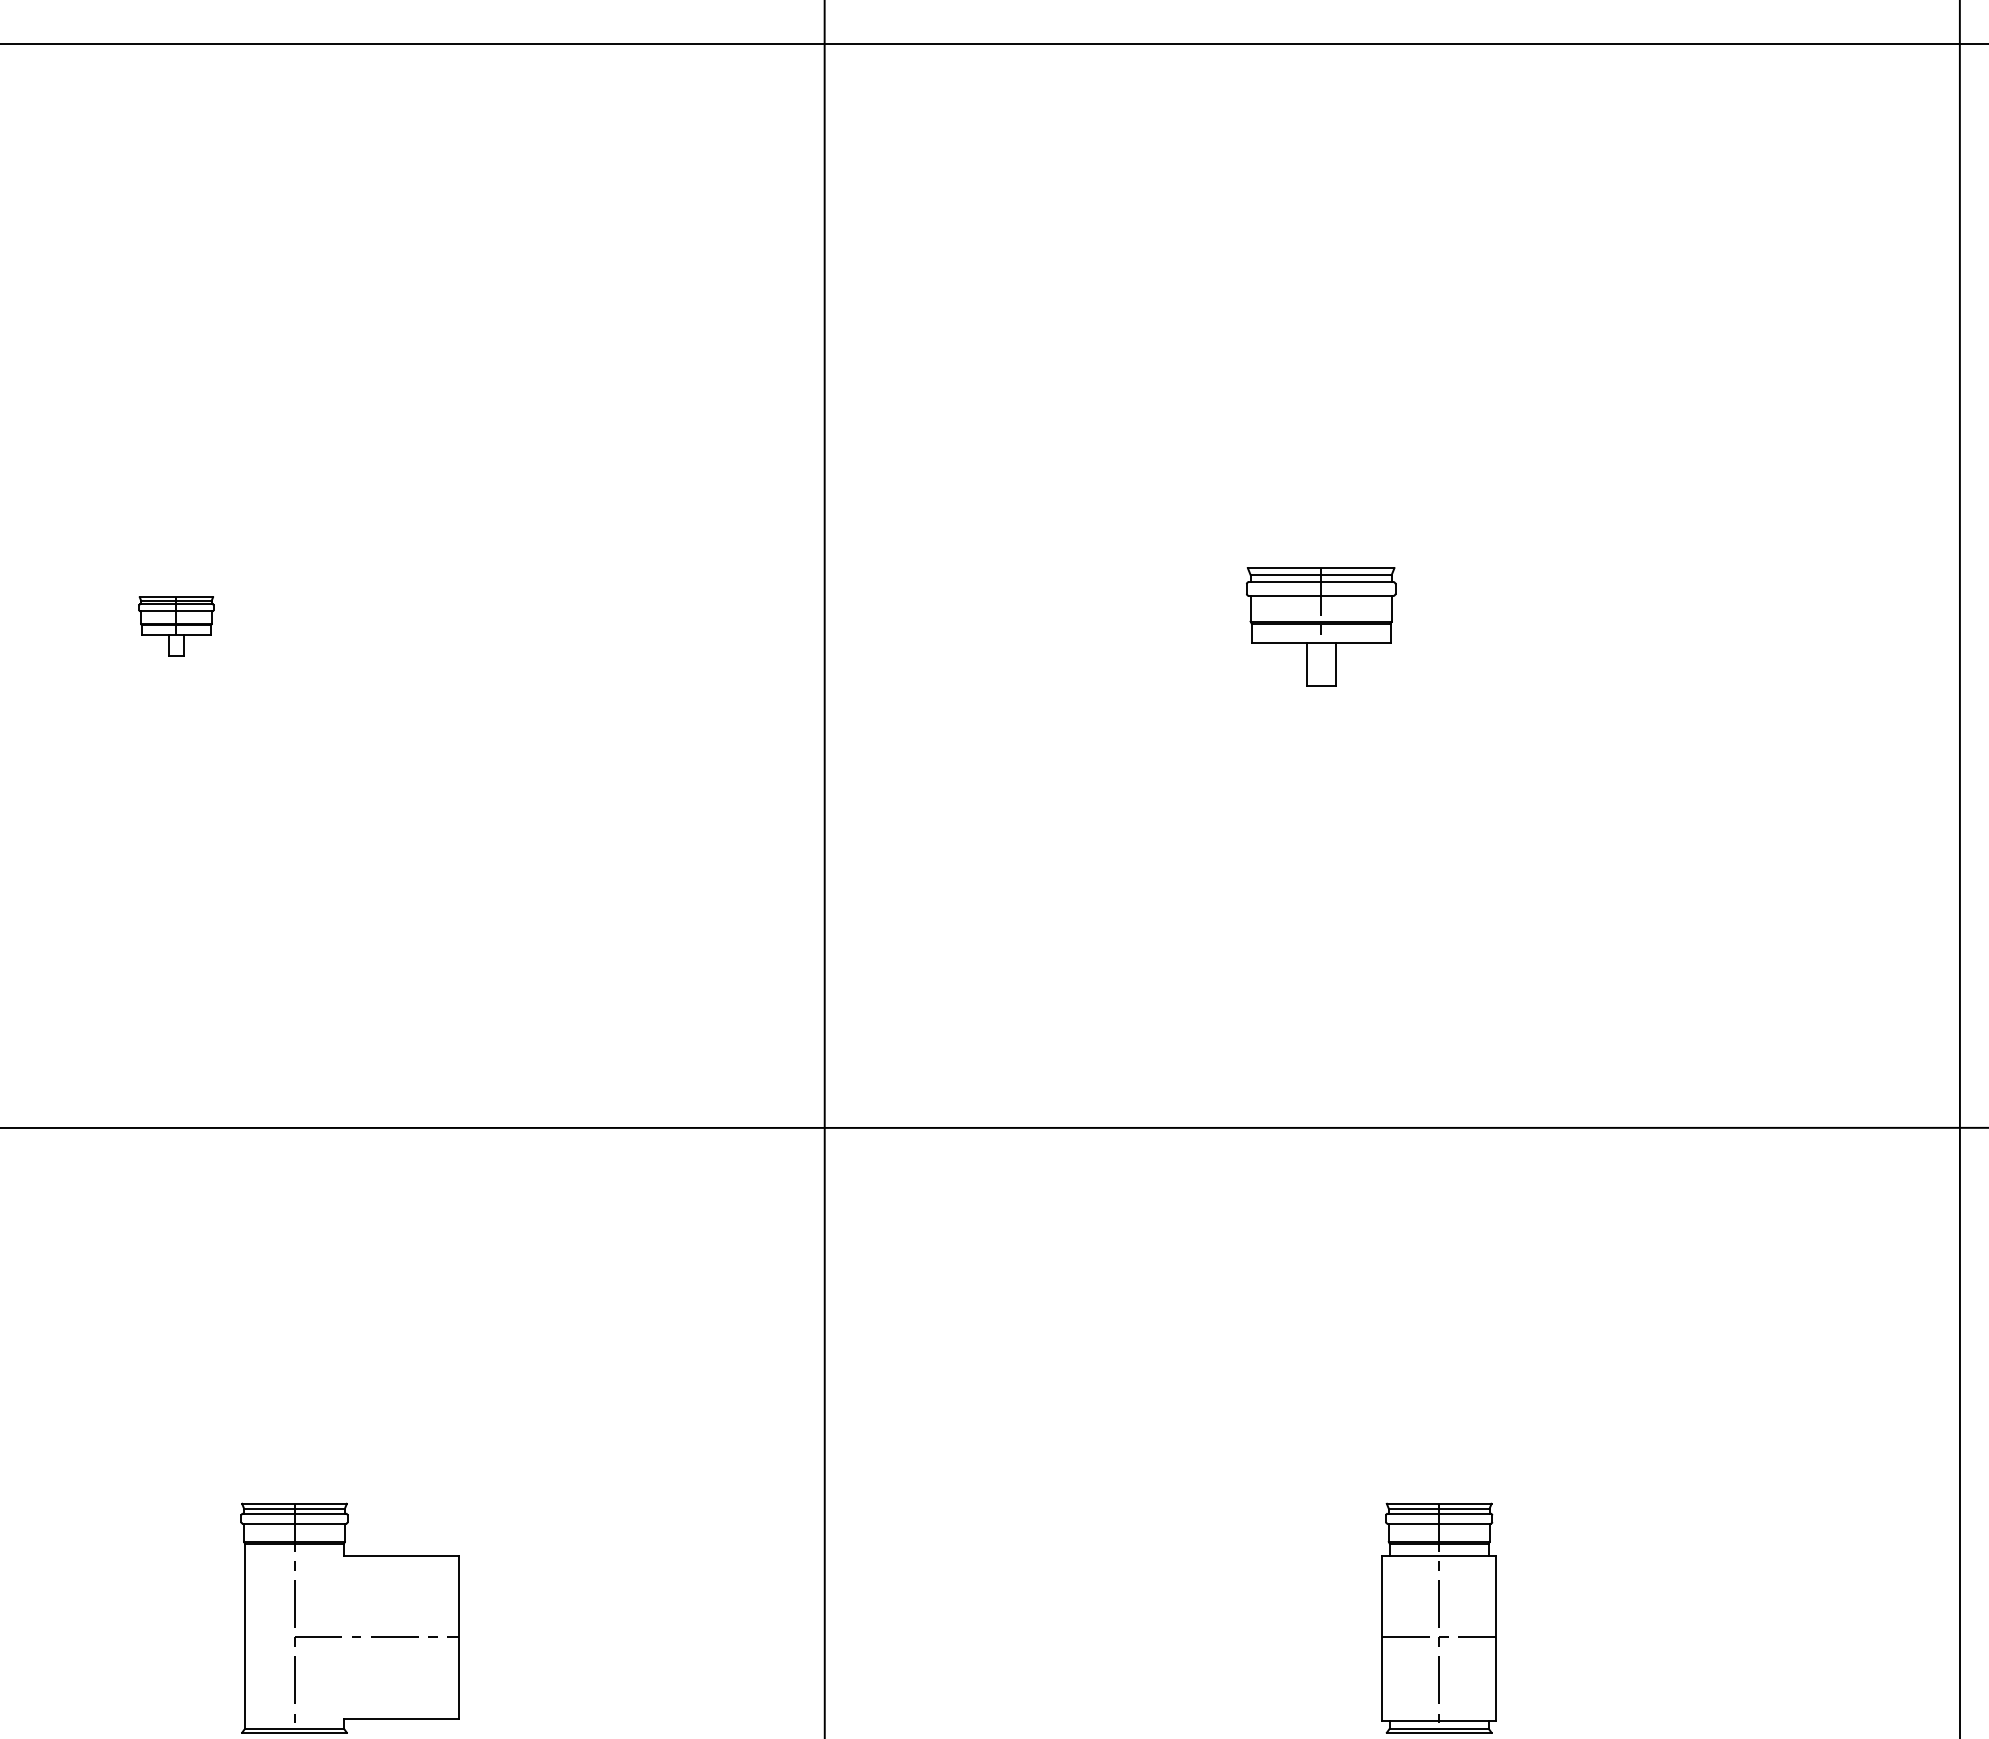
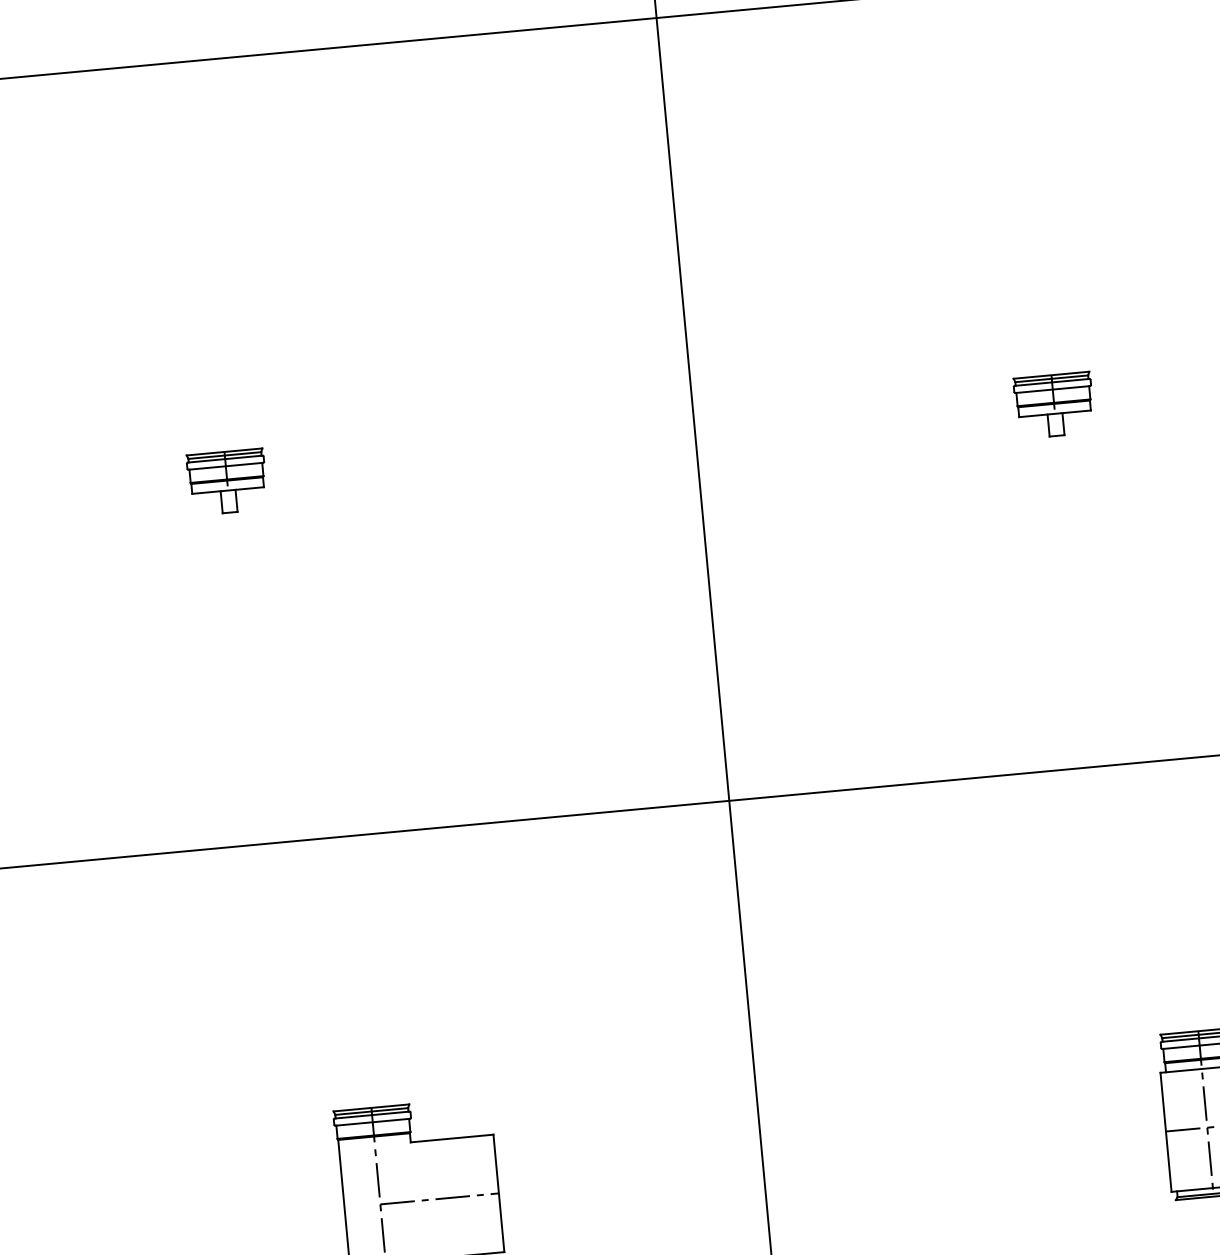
part: (176, 626) -> (227, 482), size x1.43
part: (1320, 626) -> (1053, 405), size x0.71

